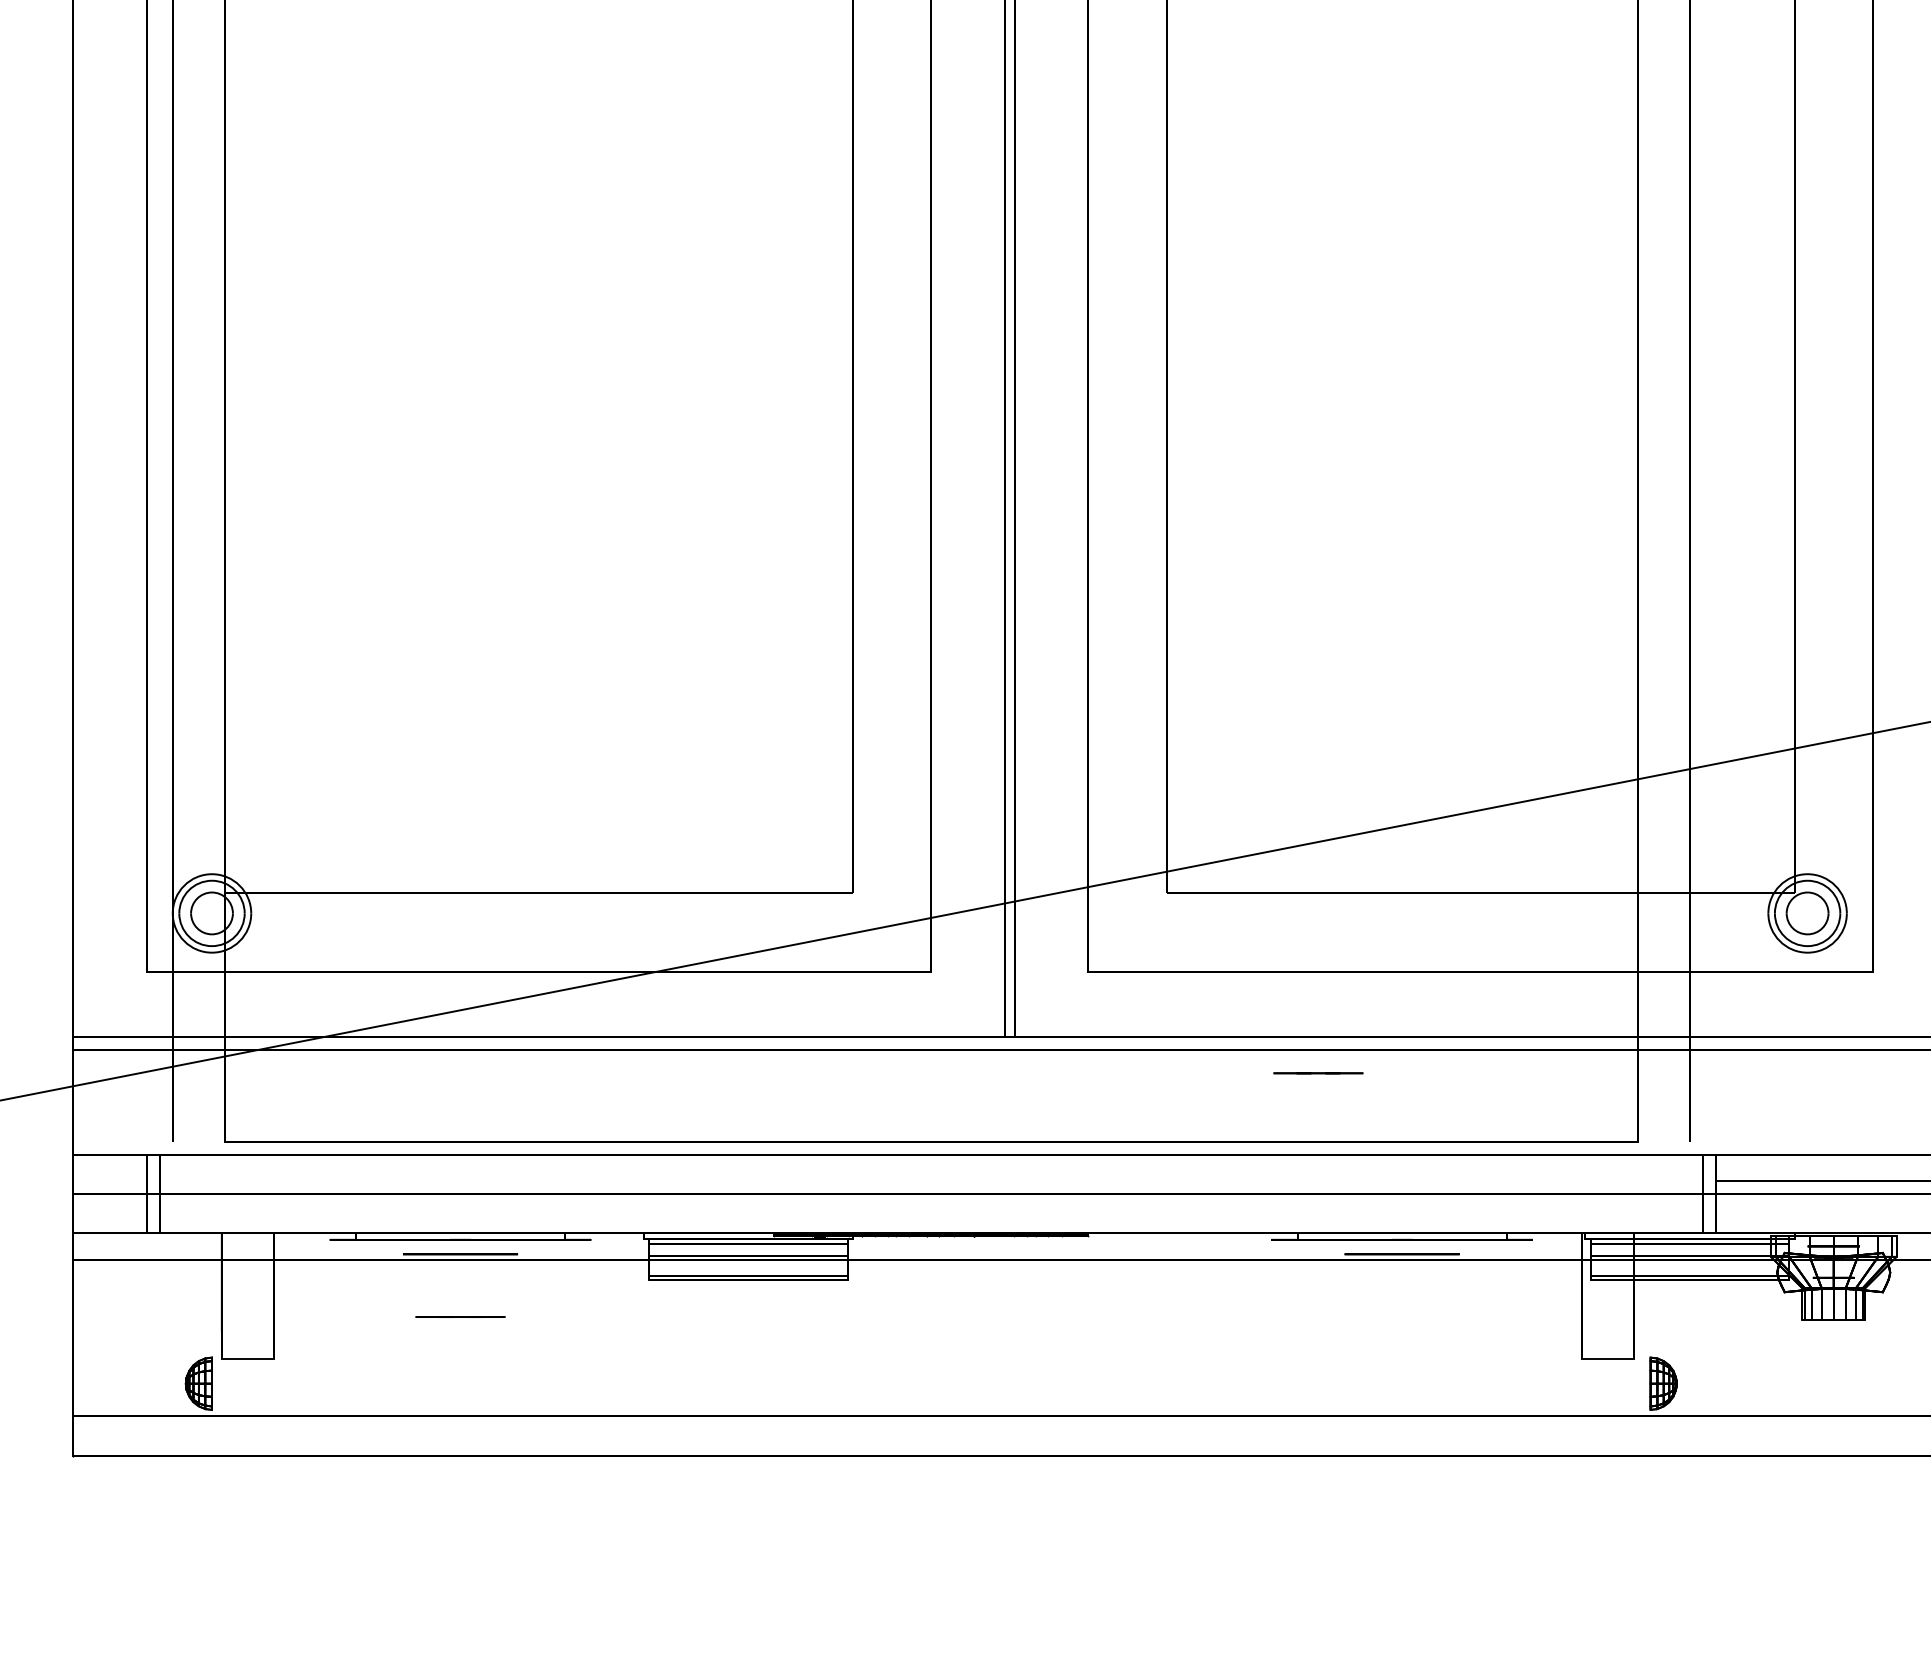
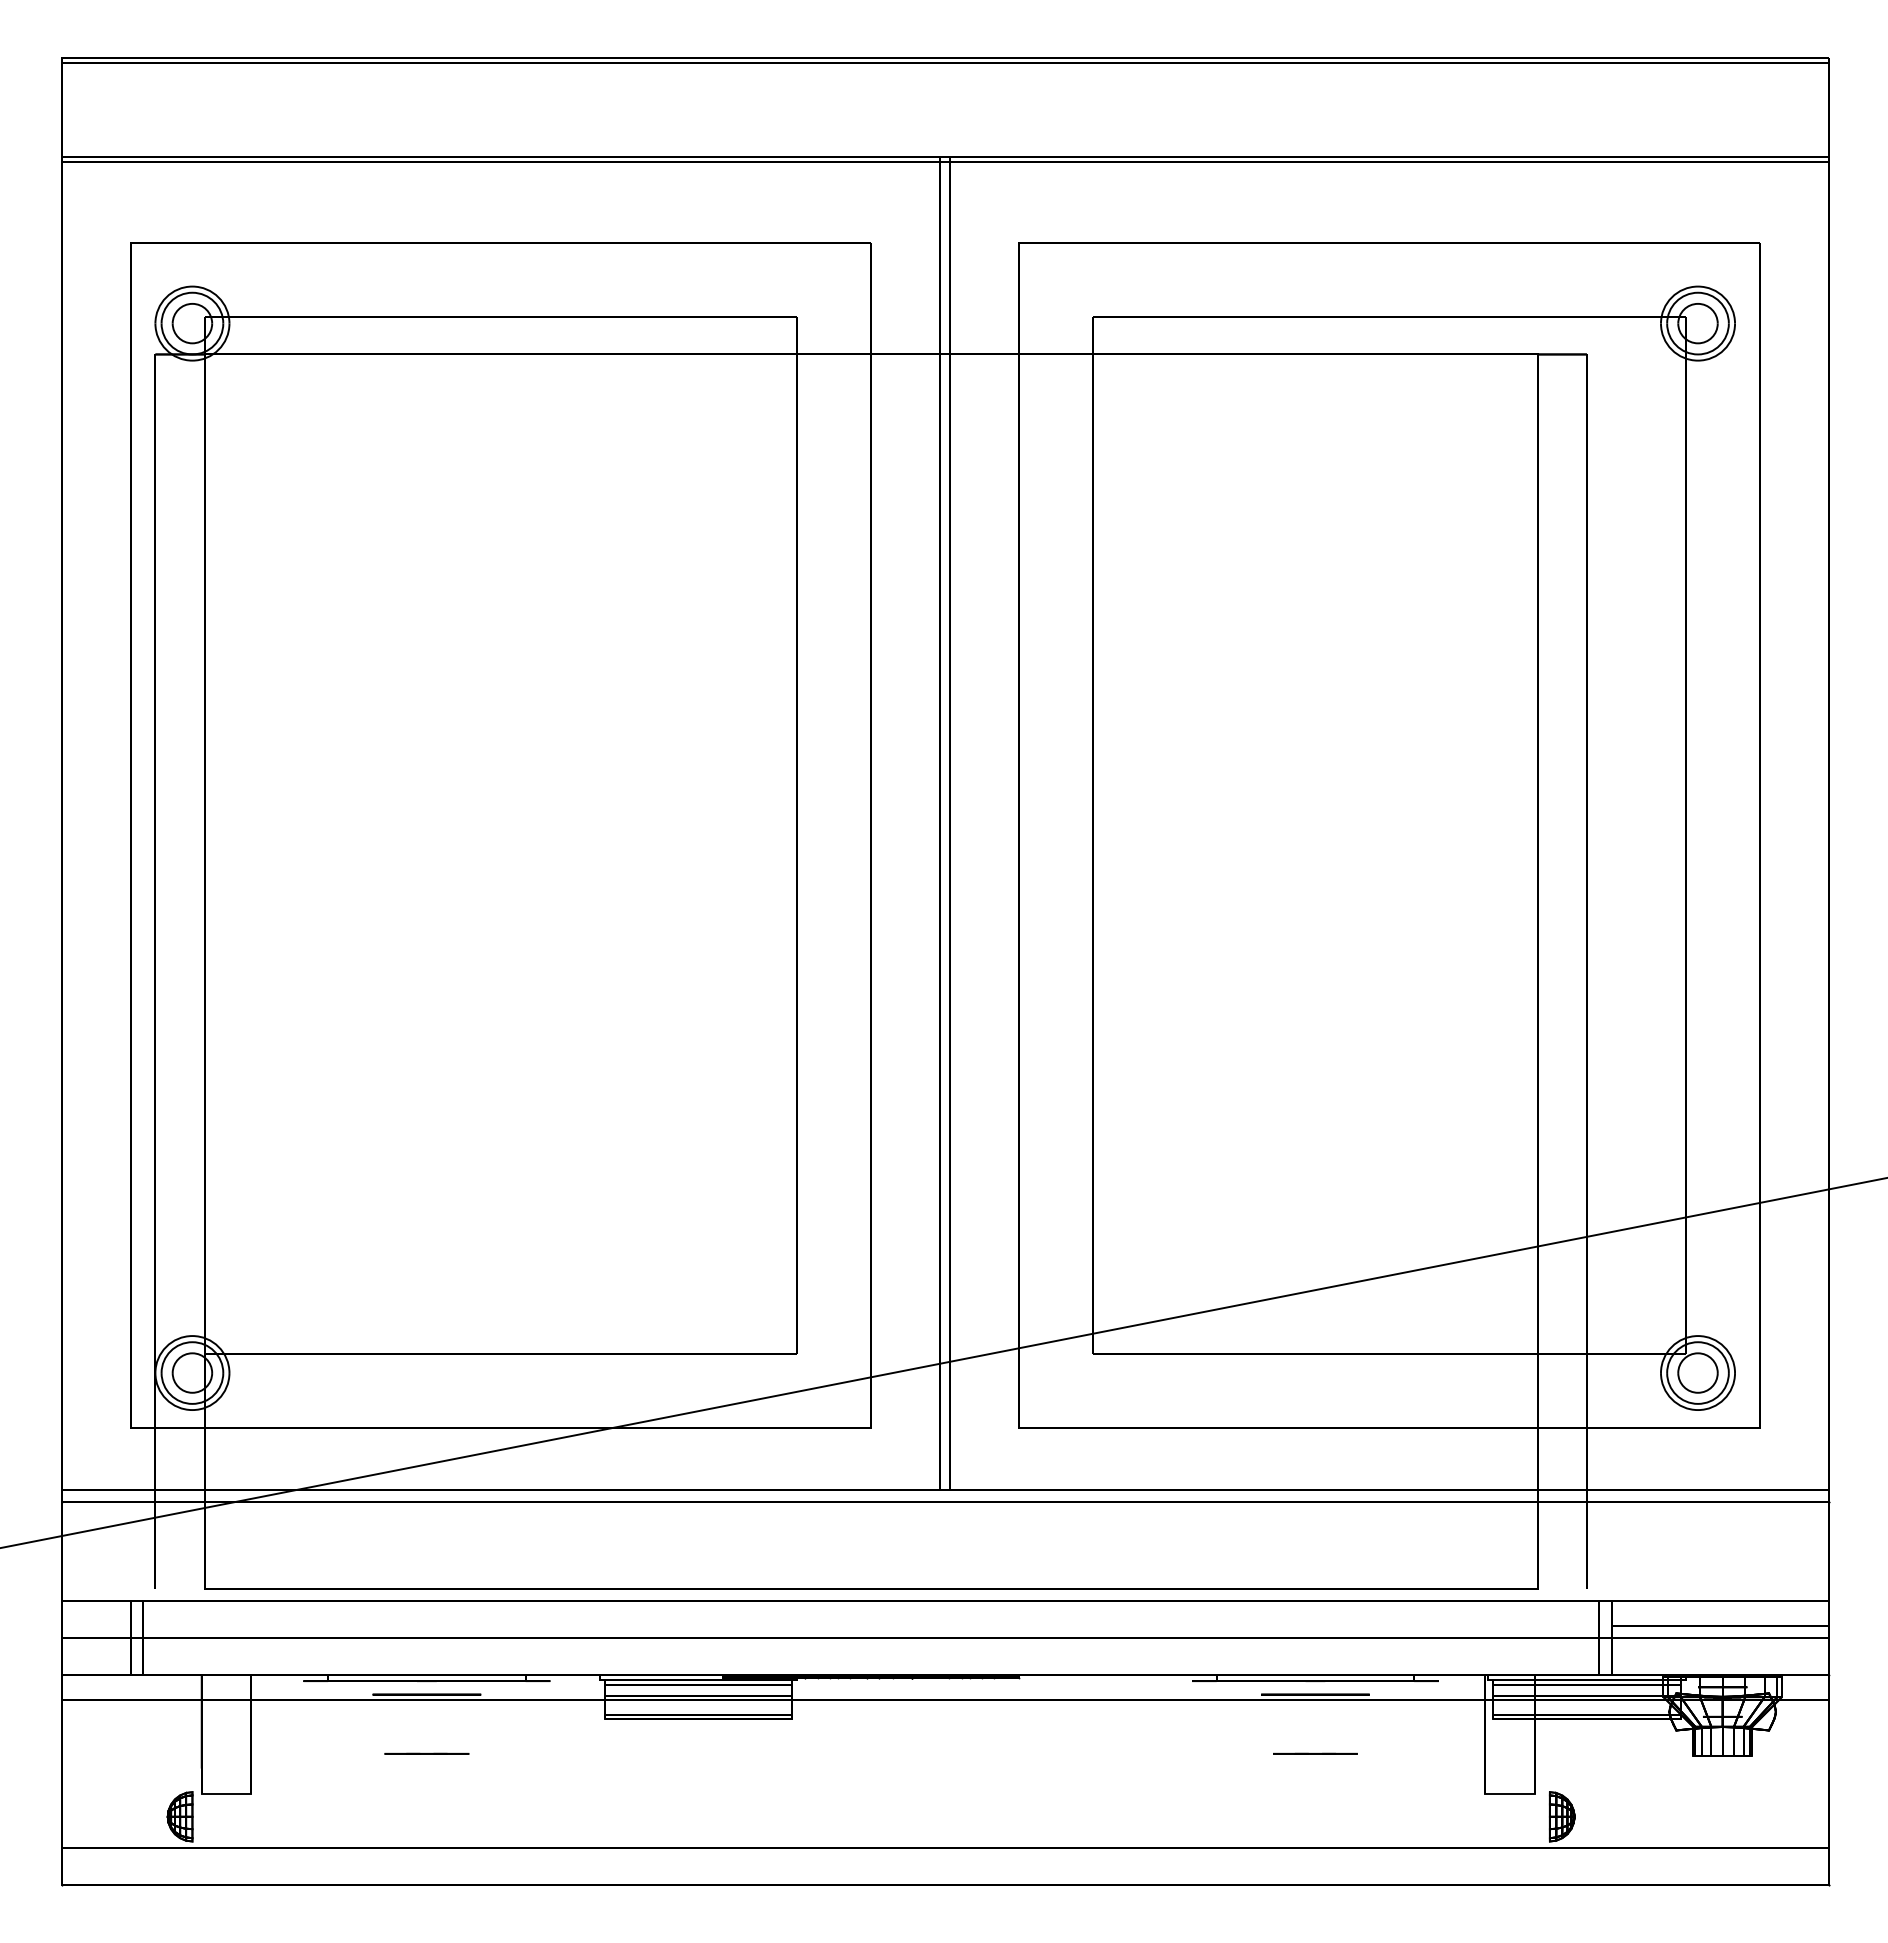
line: (1318, 1072) -> (1315, 1753), moved

